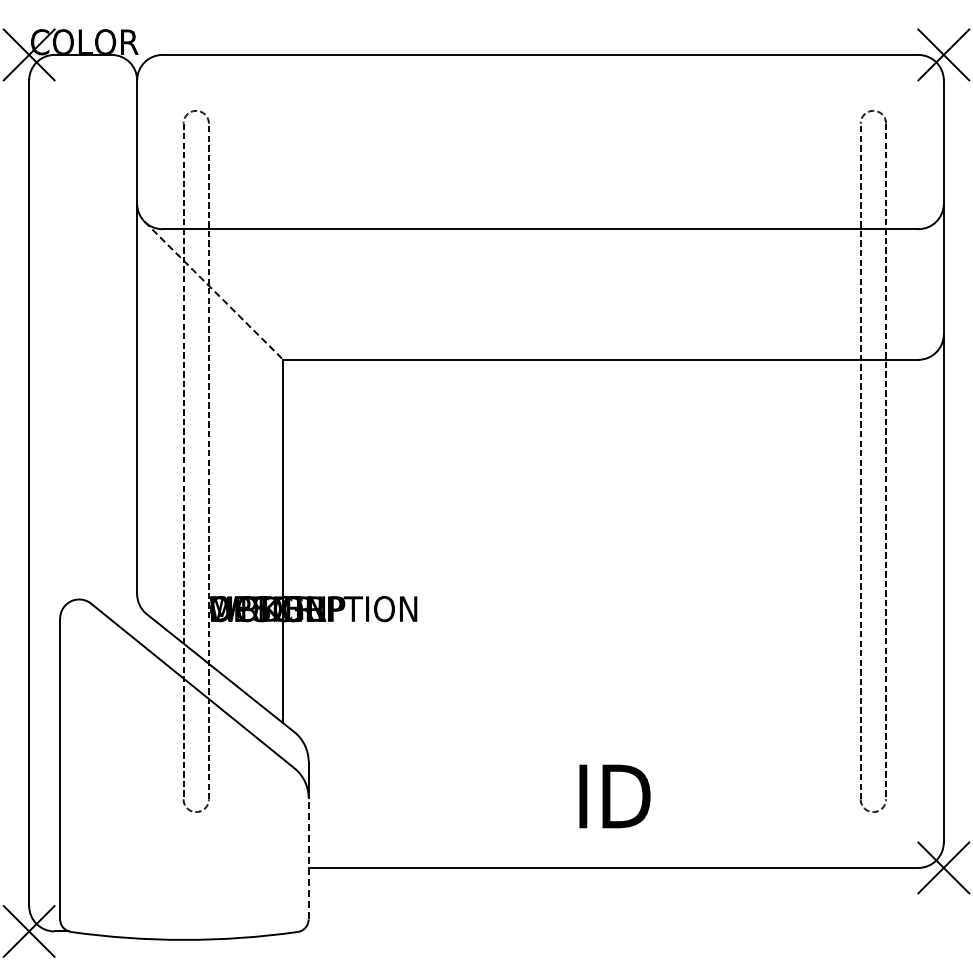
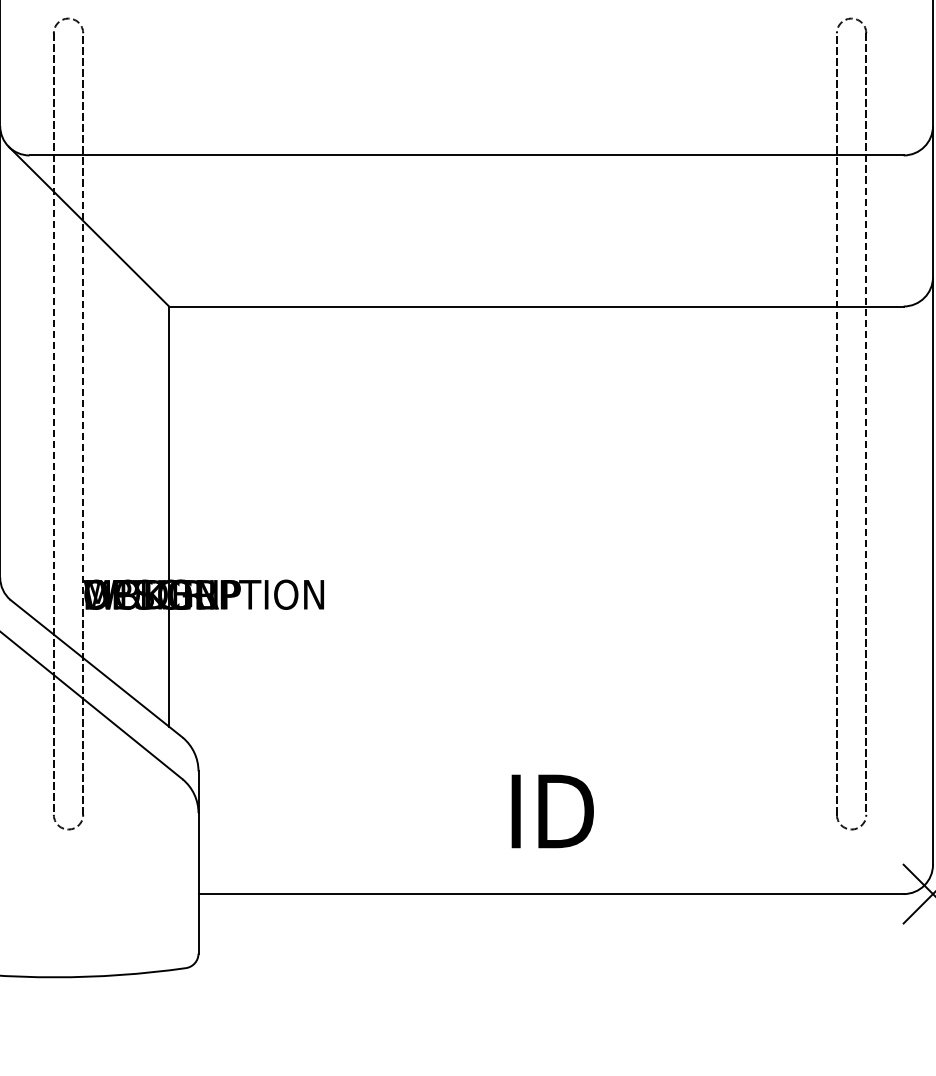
line: (213, 290) -> (88, 226), dashed -> solid
line: (308, 858) -> (198, 883), dashed -> solid

